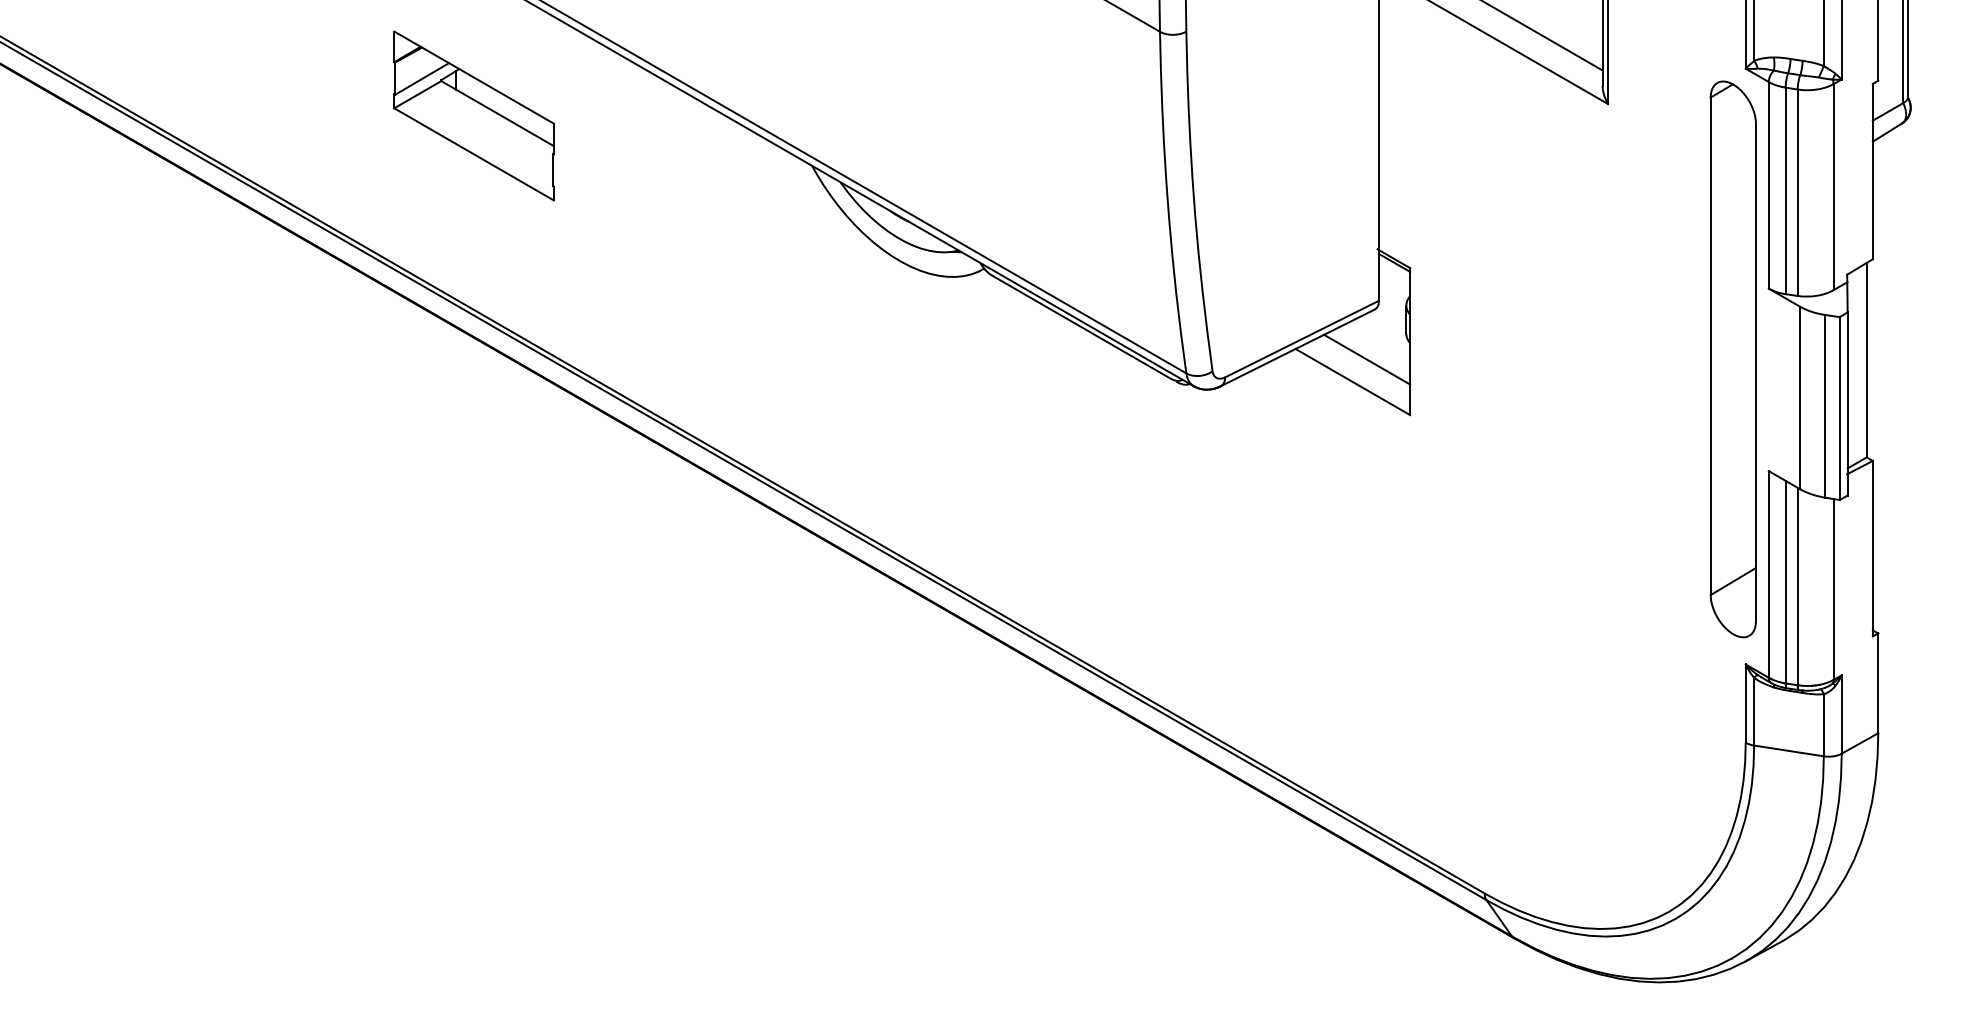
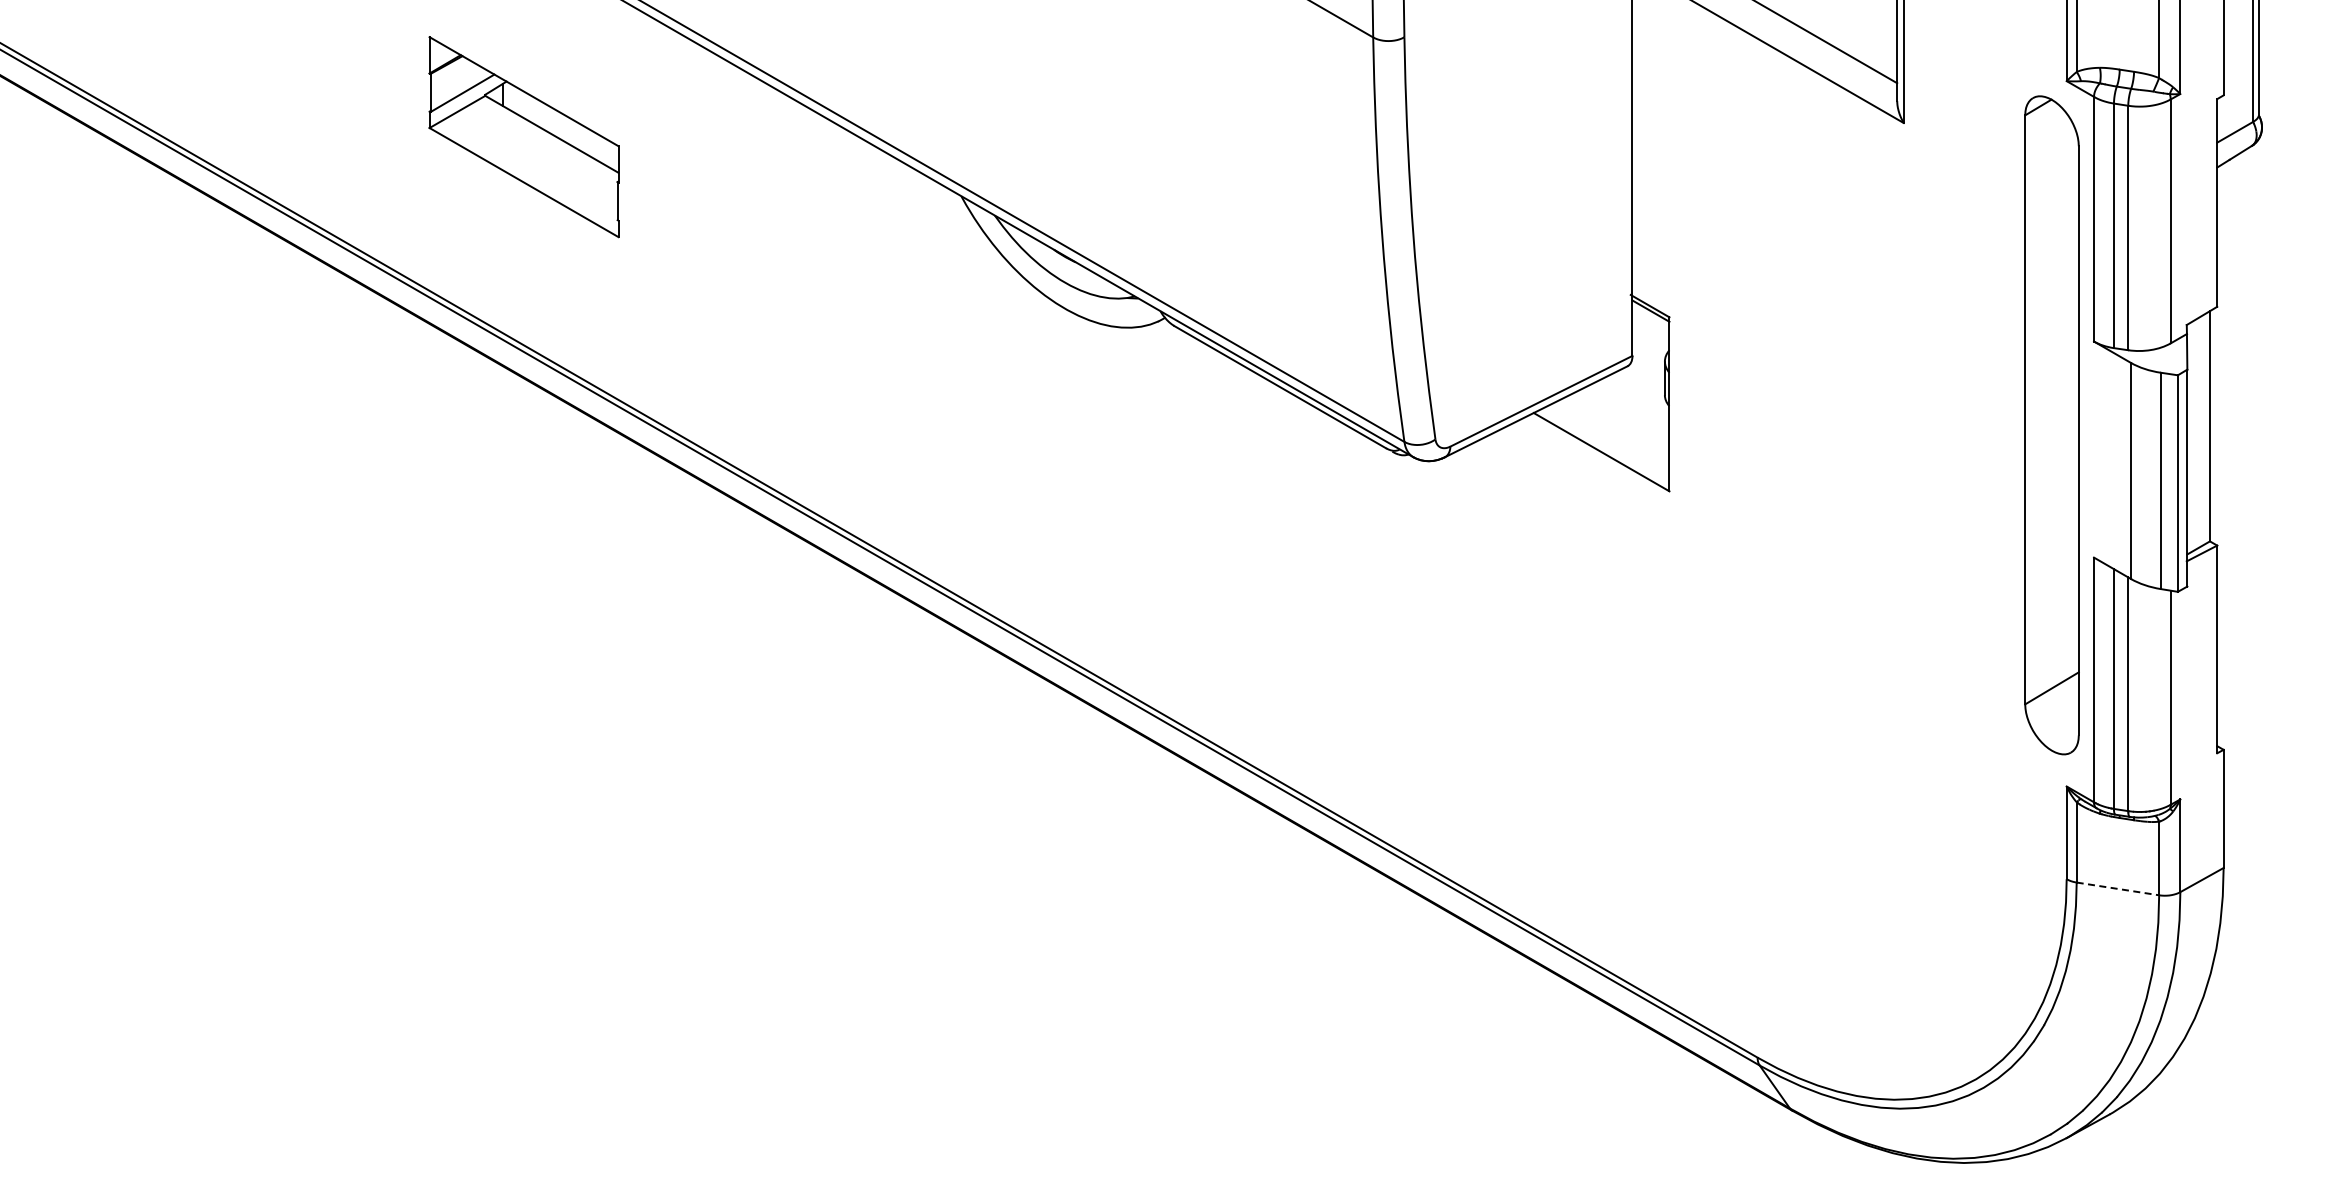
part: (473, 116) -> (523, 137), moved
line: (1367, 359) -> (1618, 425), removed
line: (1788, 750) -> (2117, 888), solid -> dashed

